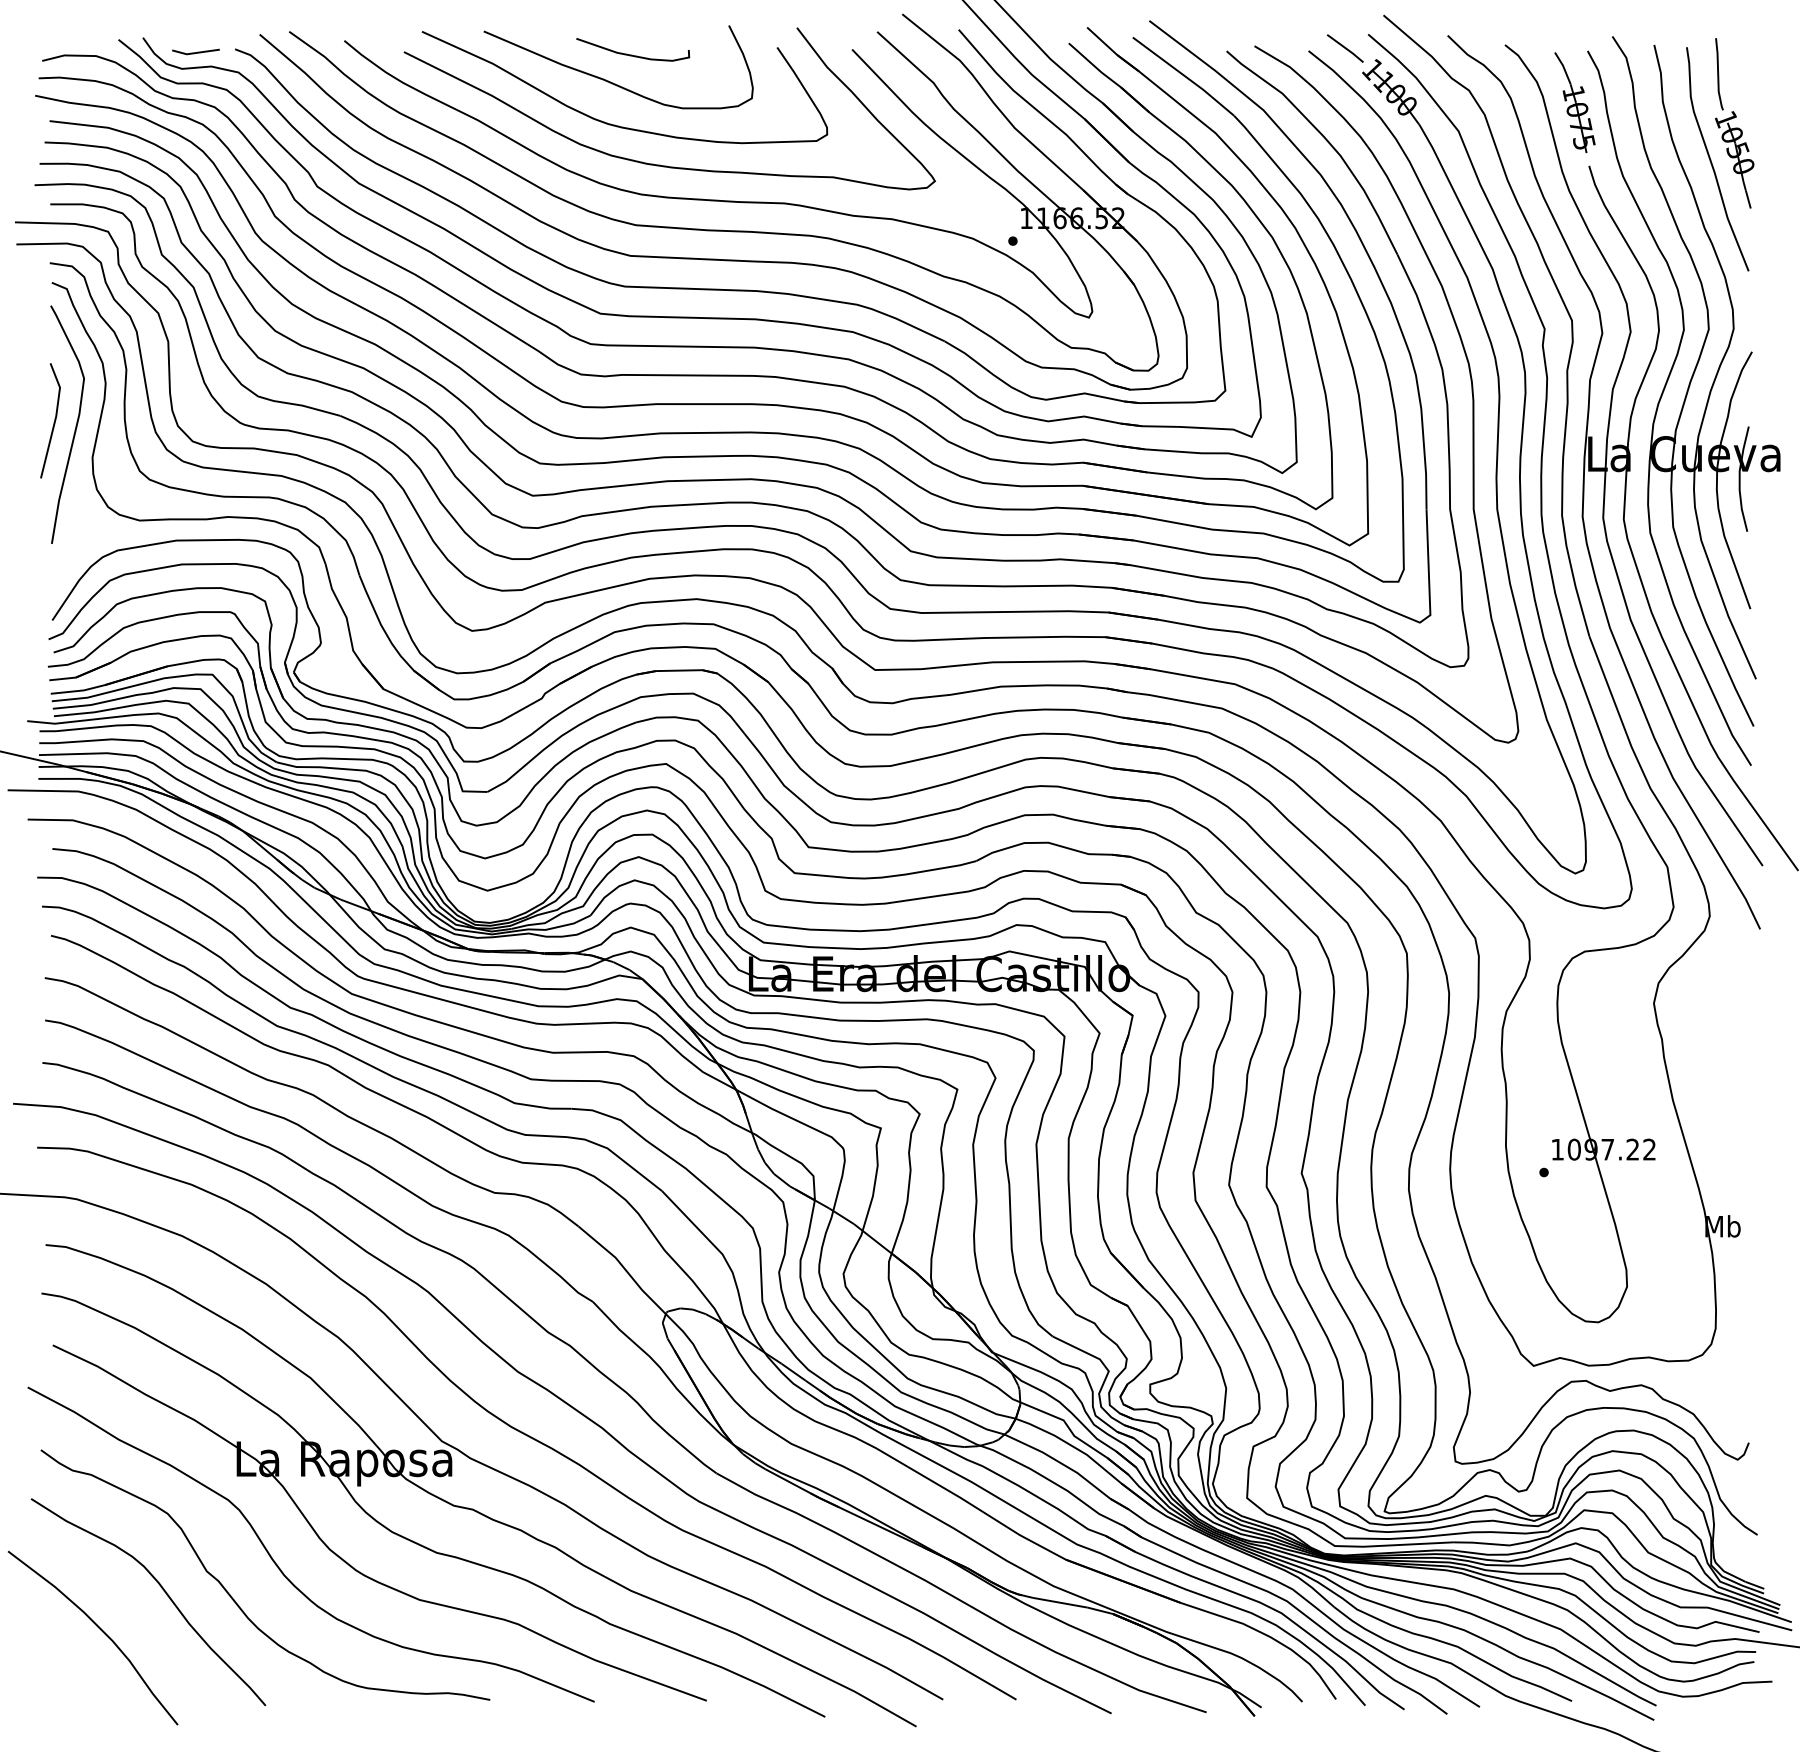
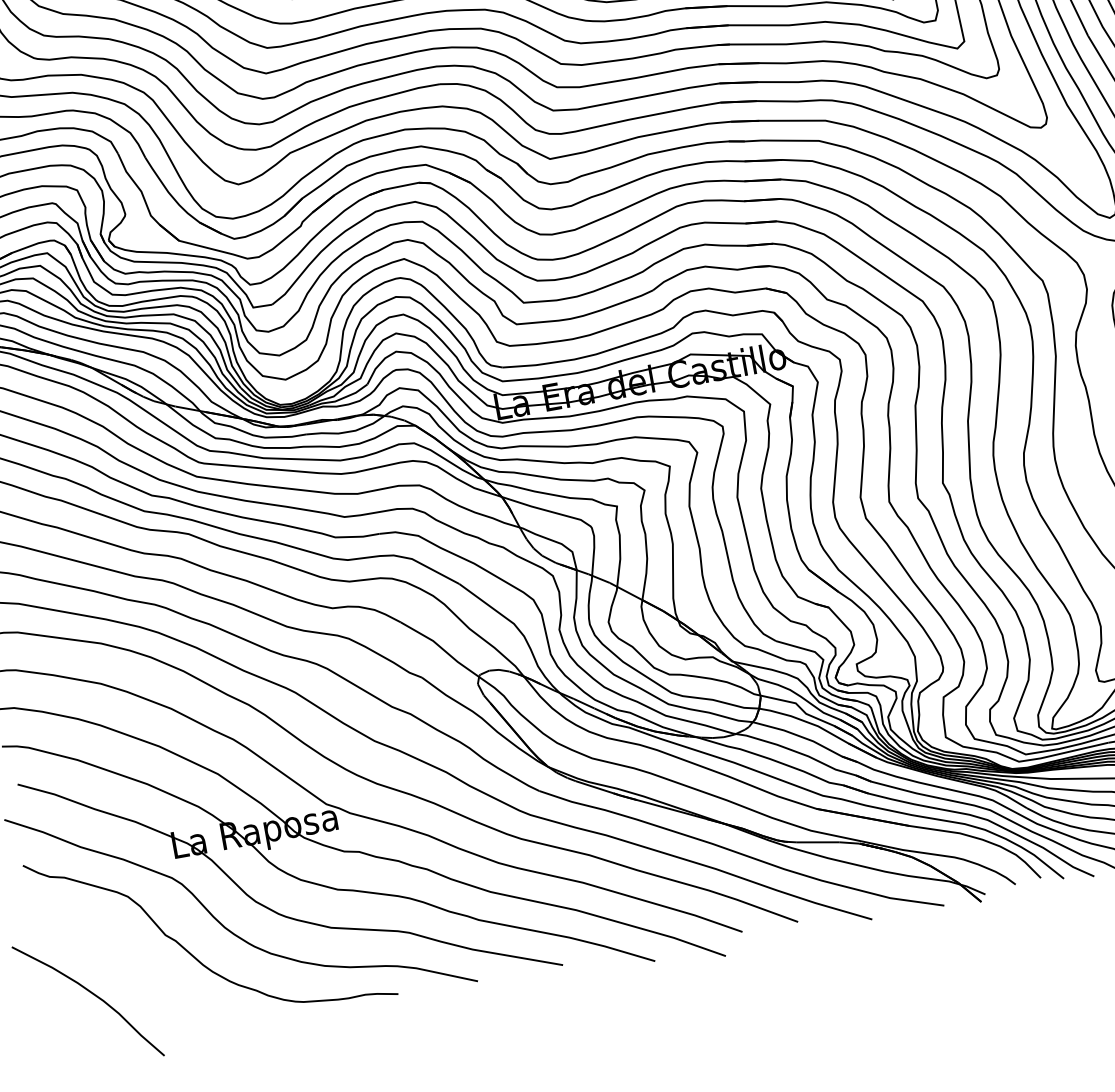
curve: (163, 1591) -> (135, 956), removed

